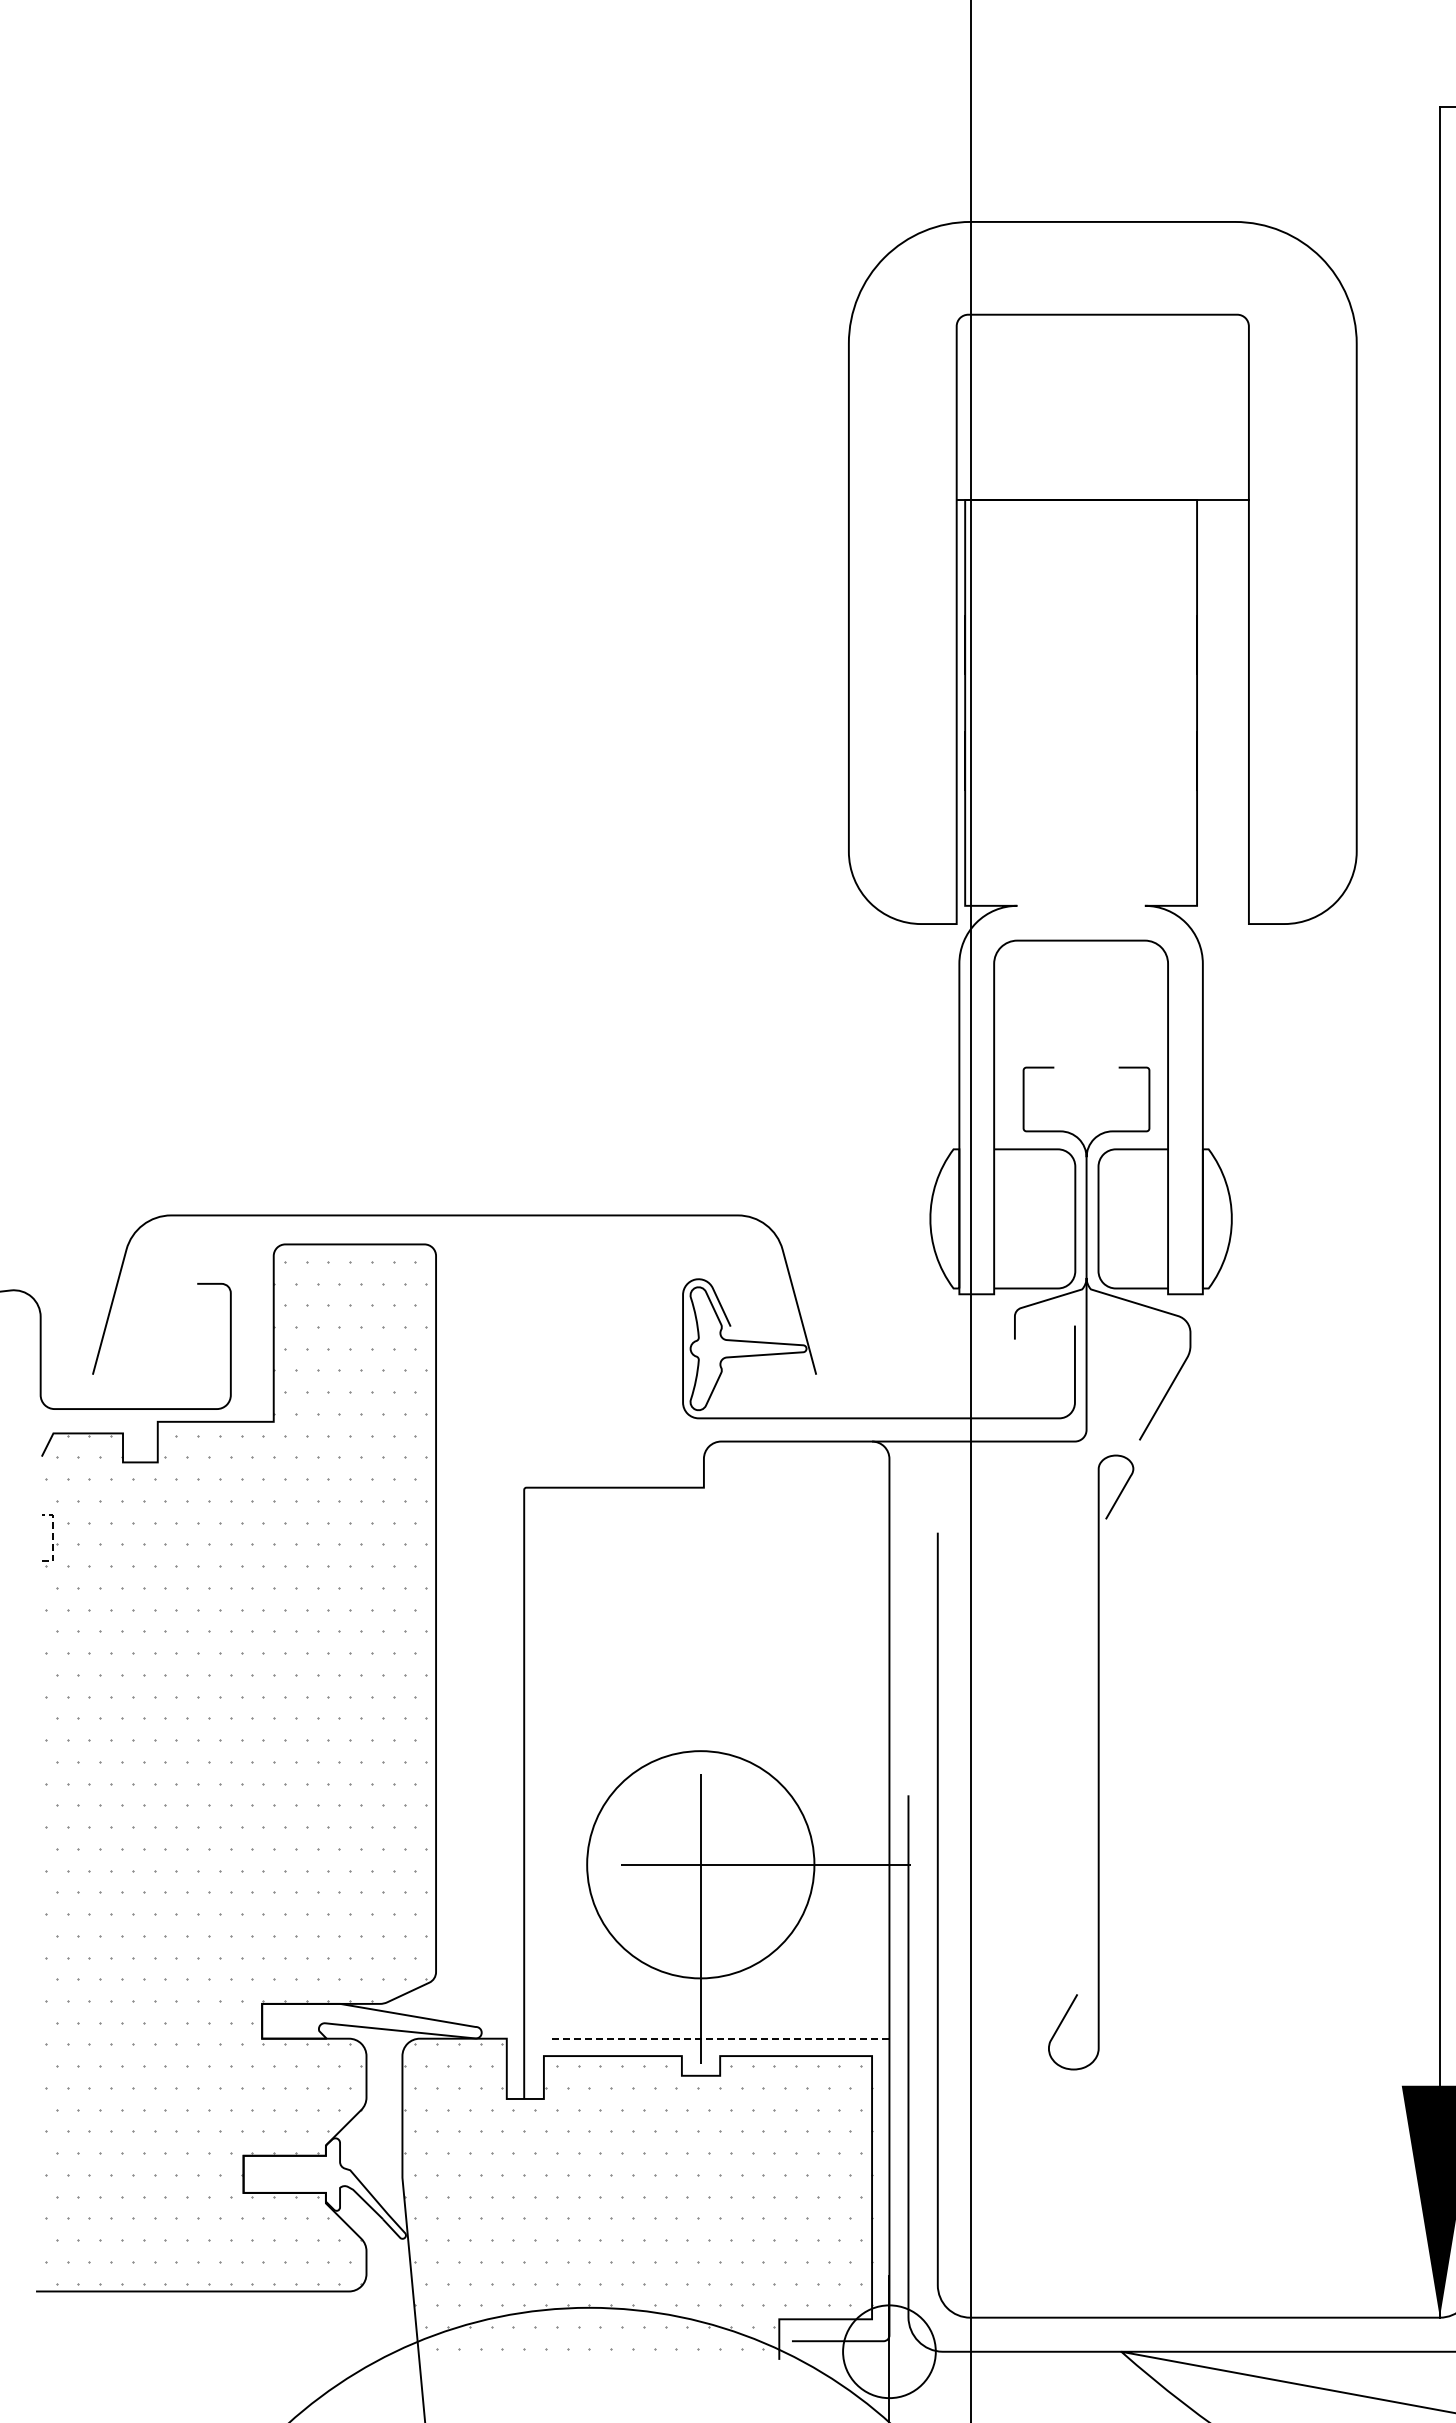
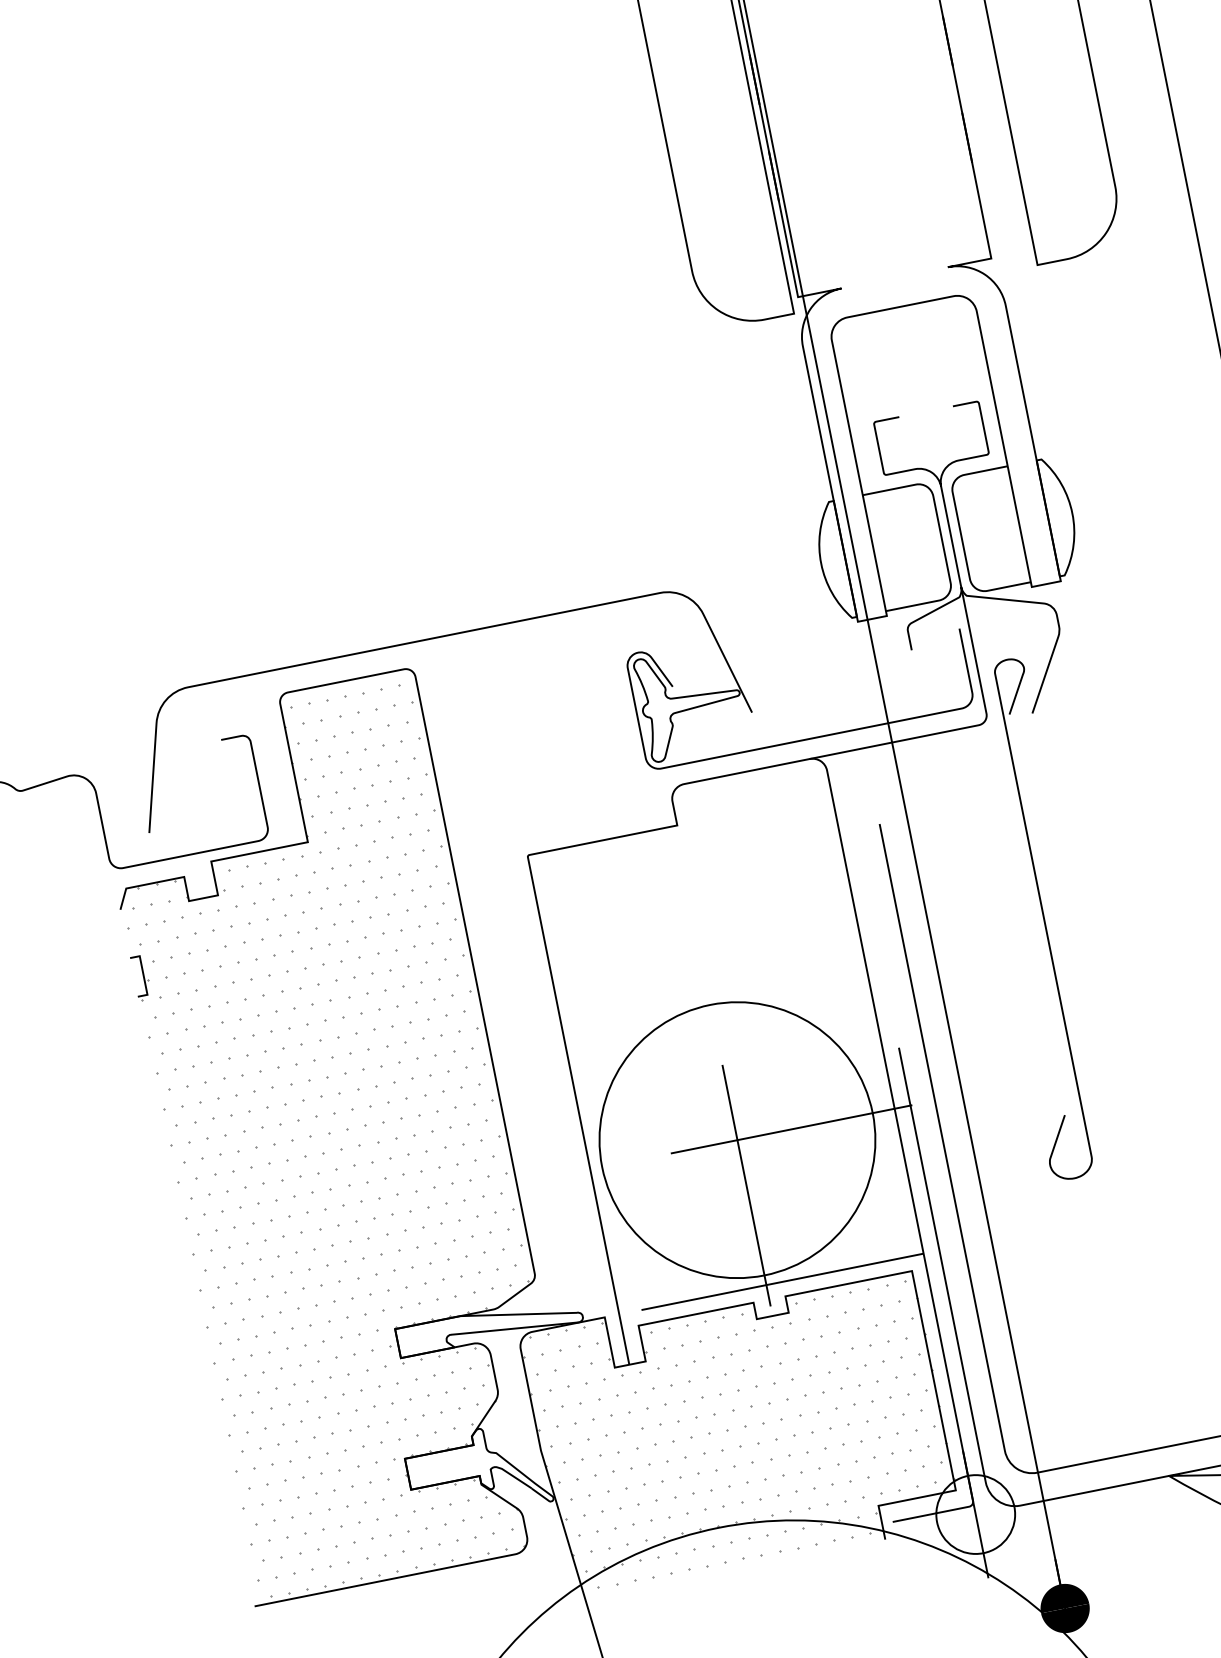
line: (53, 1537) -> (143, 975), dashed -> solid
curve: (1097, 1762) -> (1043, 918), moved
circle: (700, 1864) -> (737, 1140), size x1.43
line: (719, 2038) -> (781, 1281), dashed -> solid

